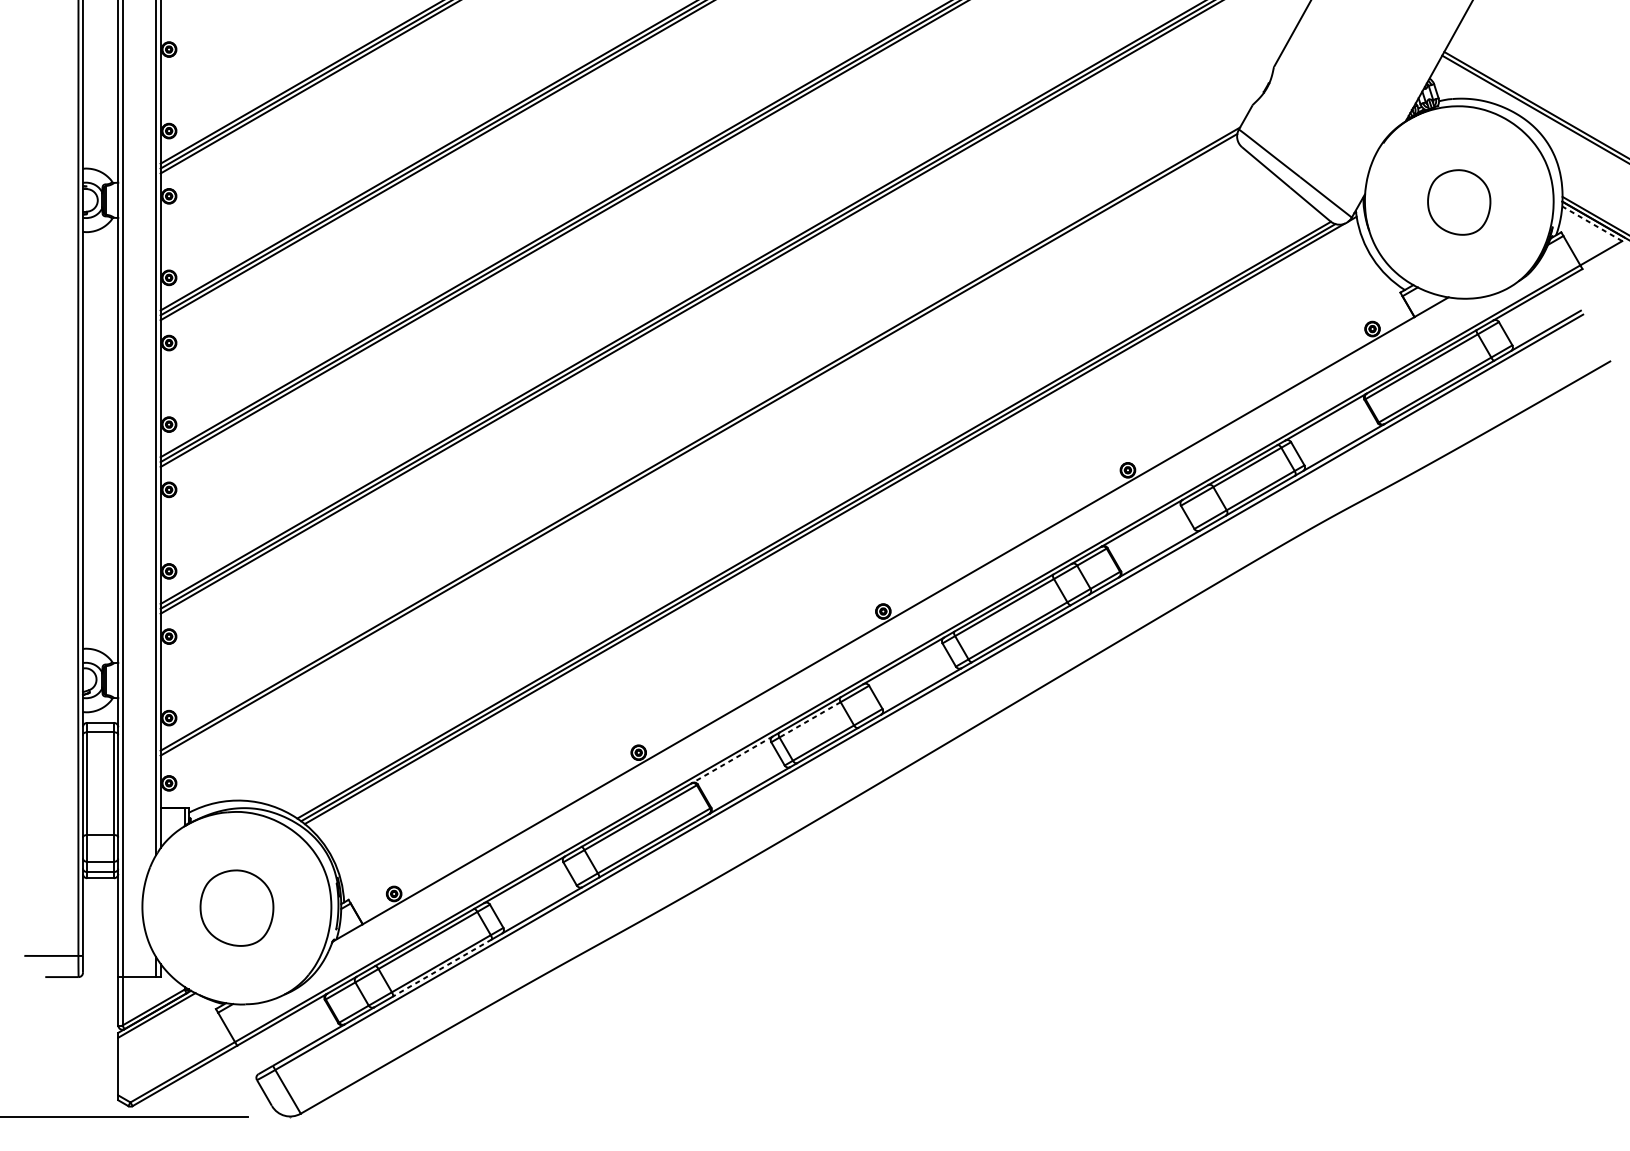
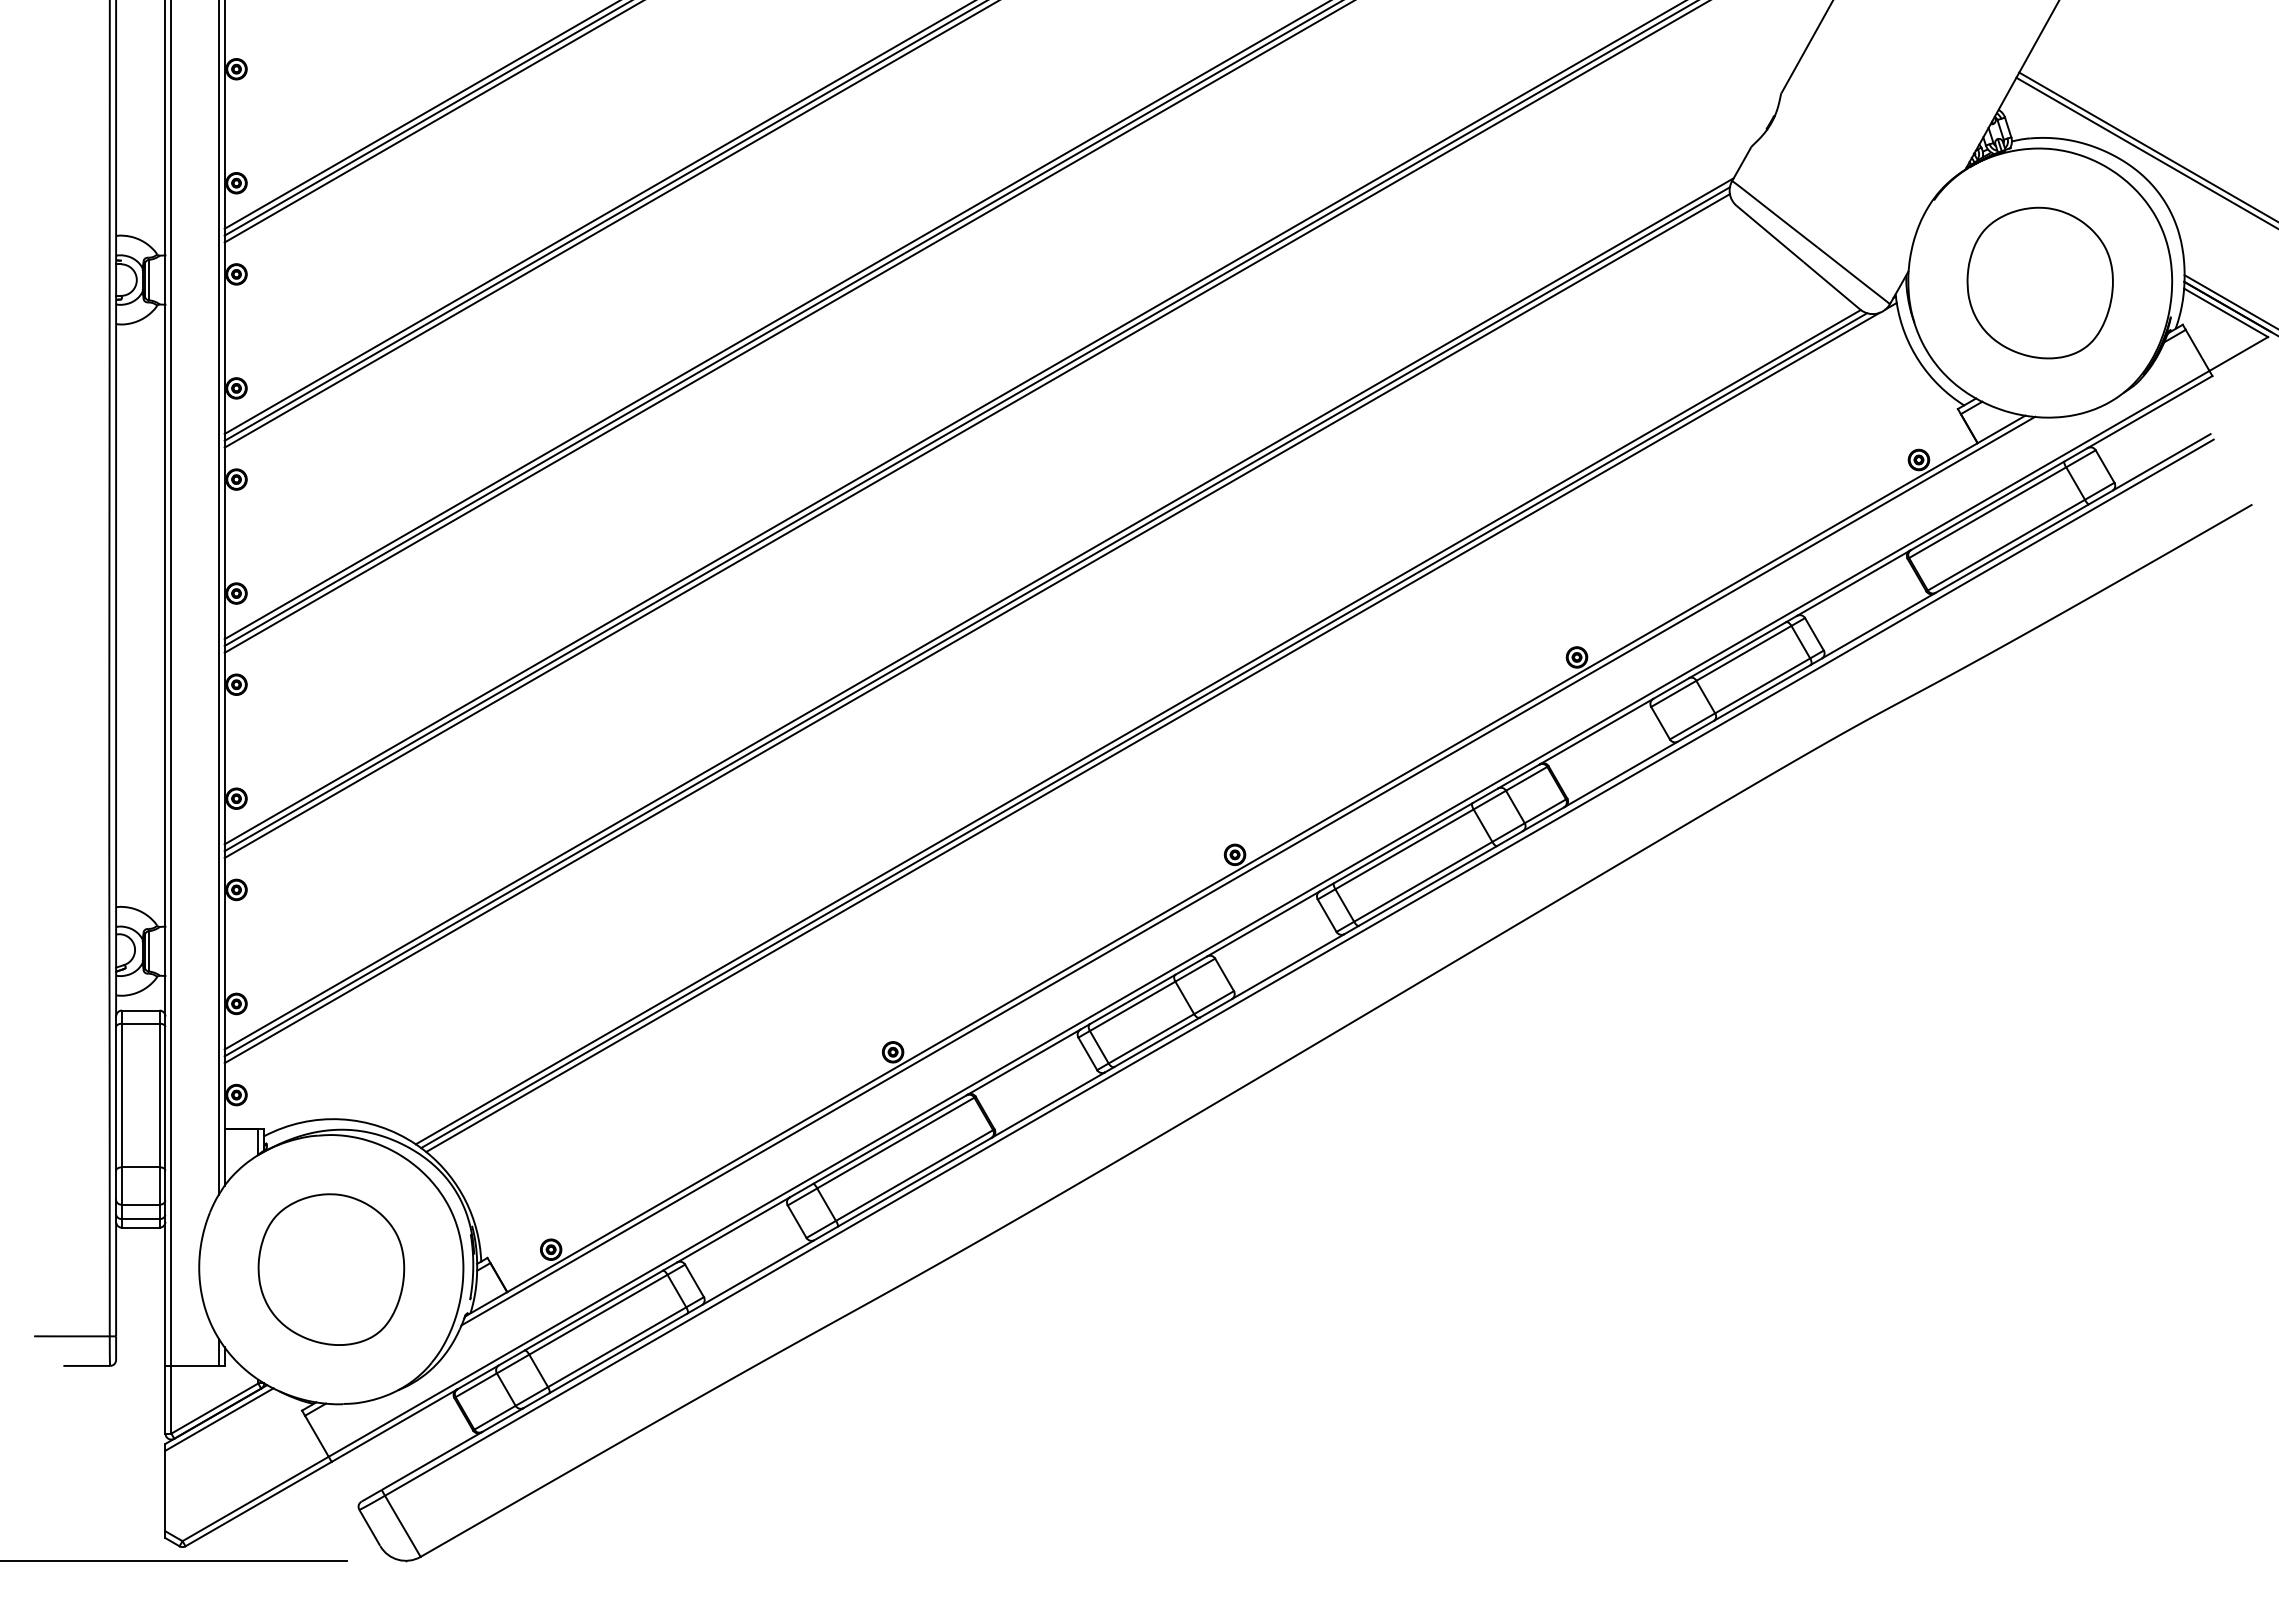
part: (1458, 202) -> (2039, 282), size x1.67
line: (1592, 223) -> (2226, 312), dashed -> solid
line: (698, 449) -> (976, 628), added
line: (892, 622) -> (1248, 870), added
line: (809, 719) -> (1132, 1006), dashed -> solid
line: (732, 760) -> (1023, 1062), dashed -> solid
part: (237, 908) -> (331, 1269), size x1.43
line: (442, 968) -> (618, 1353), dashed -> solid

